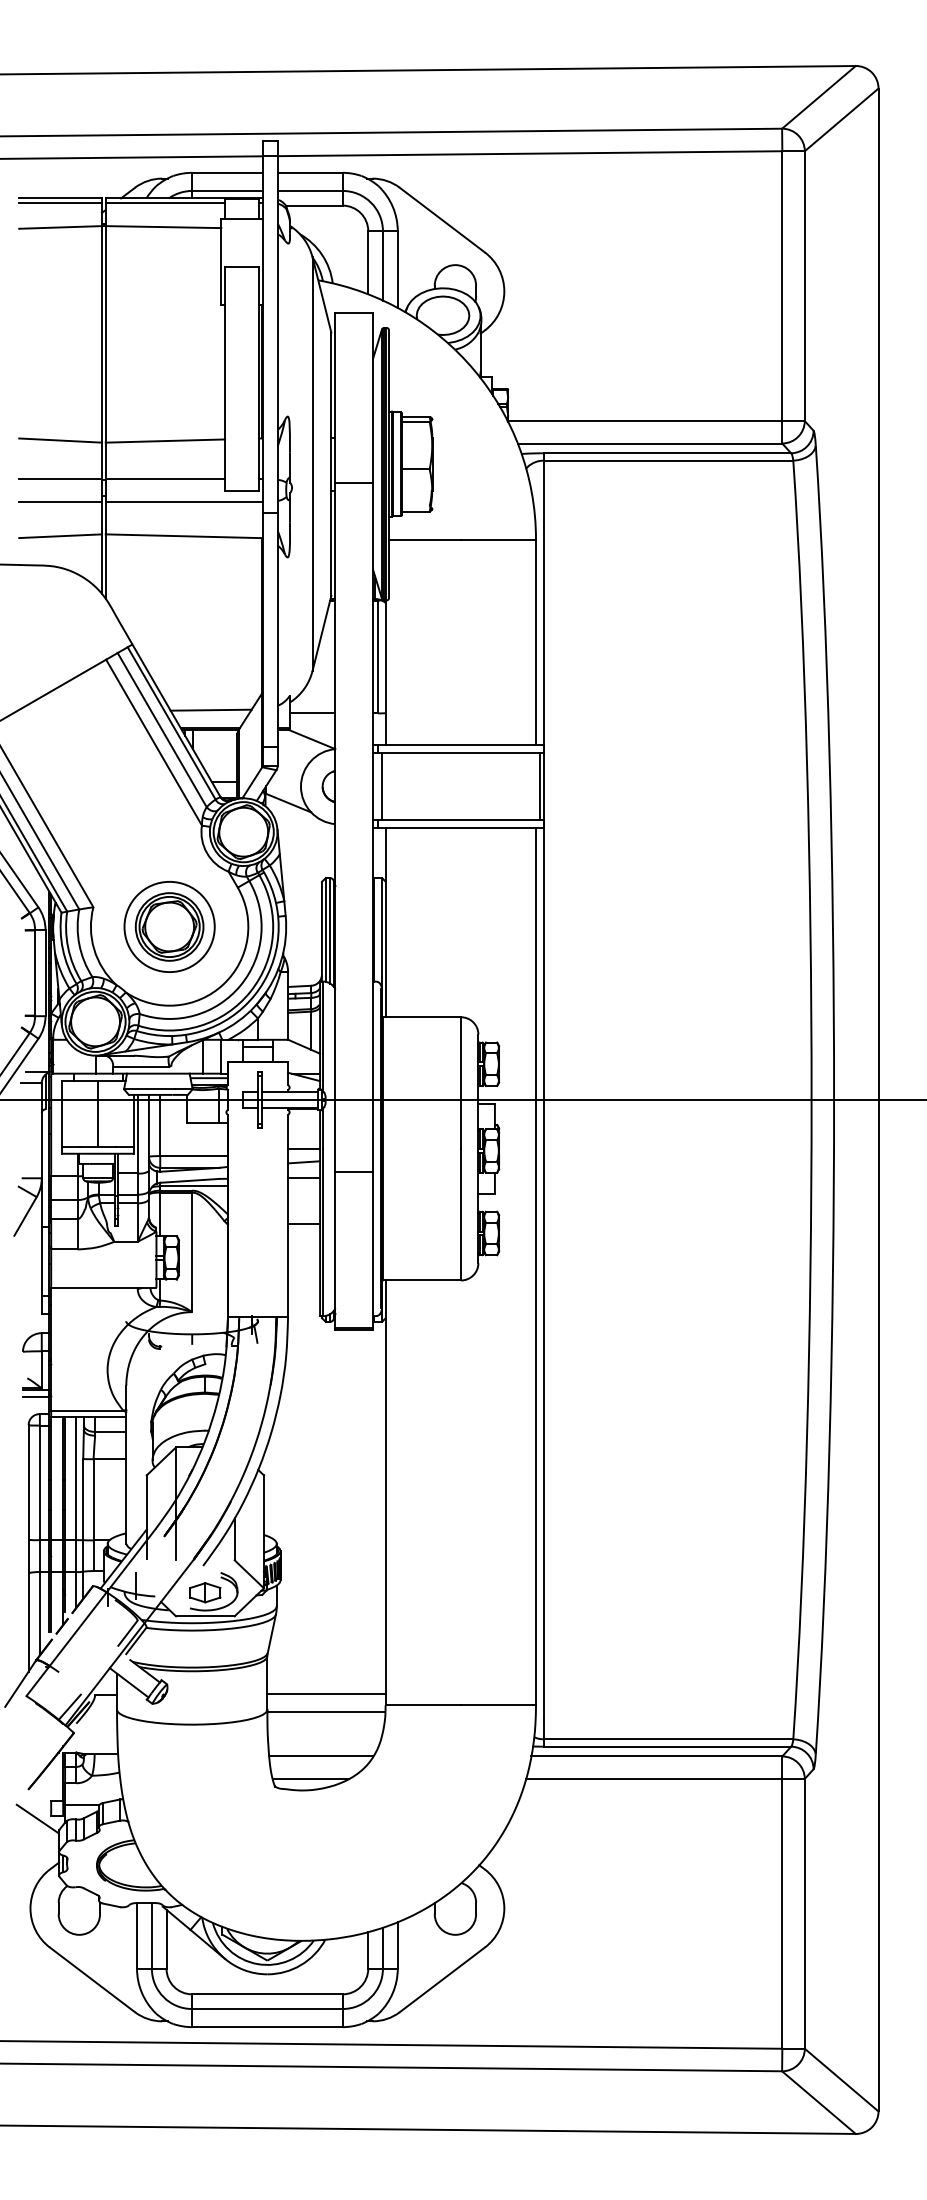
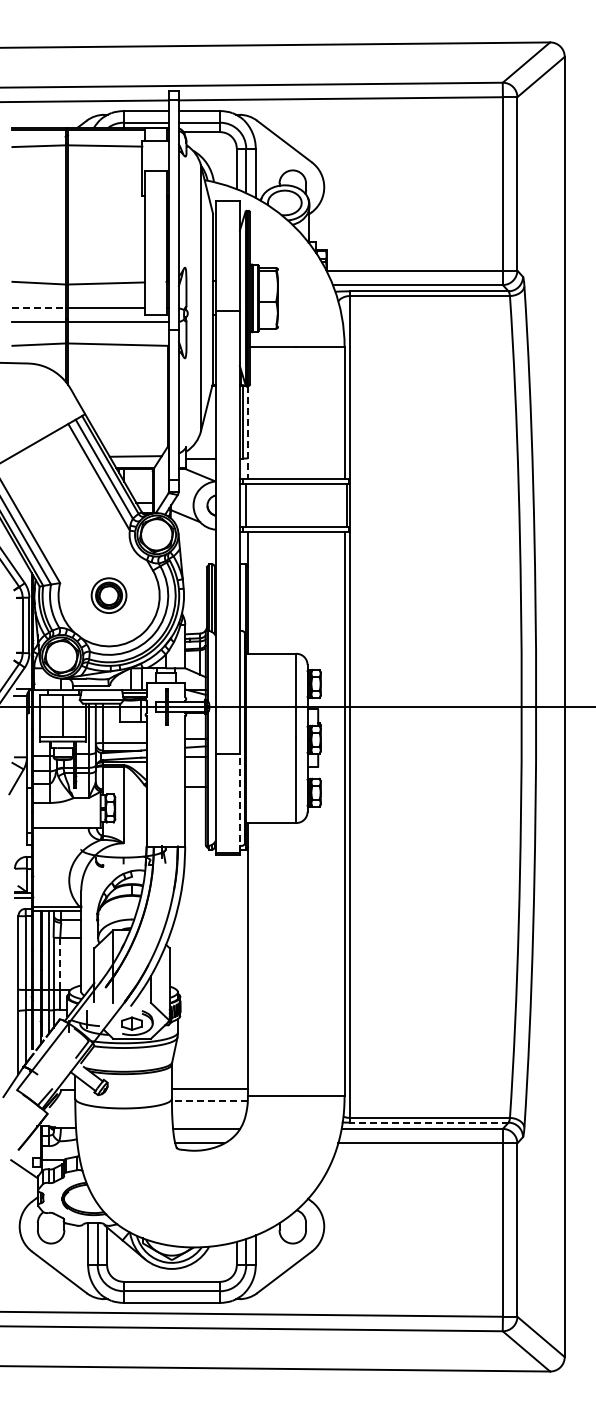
line: (61, 479) -> (39, 308), solid -> dashed
line: (384, 672) -> (247, 432), solid -> dashed
part: (168, 926) -> (108, 595), size x0.6
line: (372, 1250) -> (239, 803), solid -> dashed
line: (93, 1500) -> (60, 964), solid -> dashed
line: (325, 1712) -> (209, 1100), solid -> dashed
line: (666, 1746) -> (428, 1122), solid -> dashed

